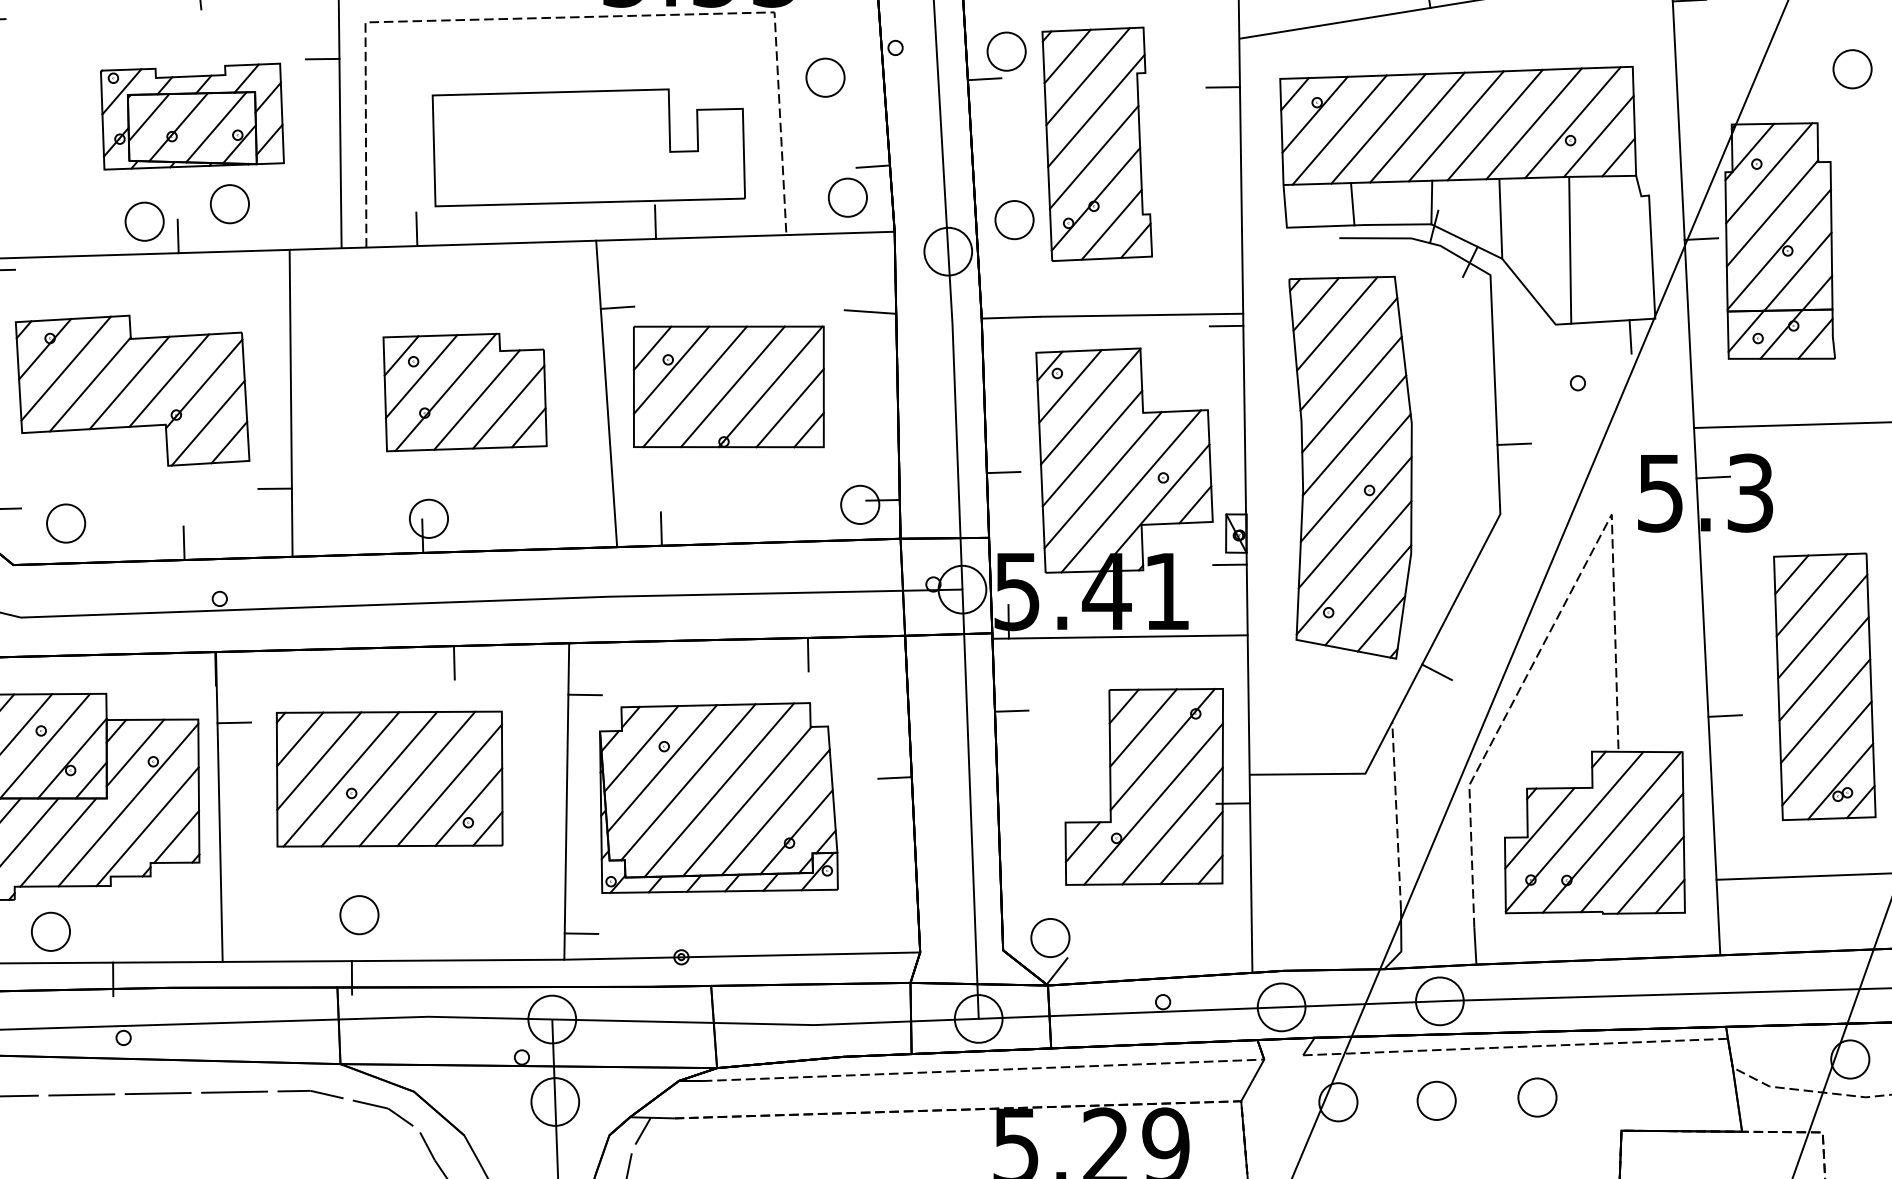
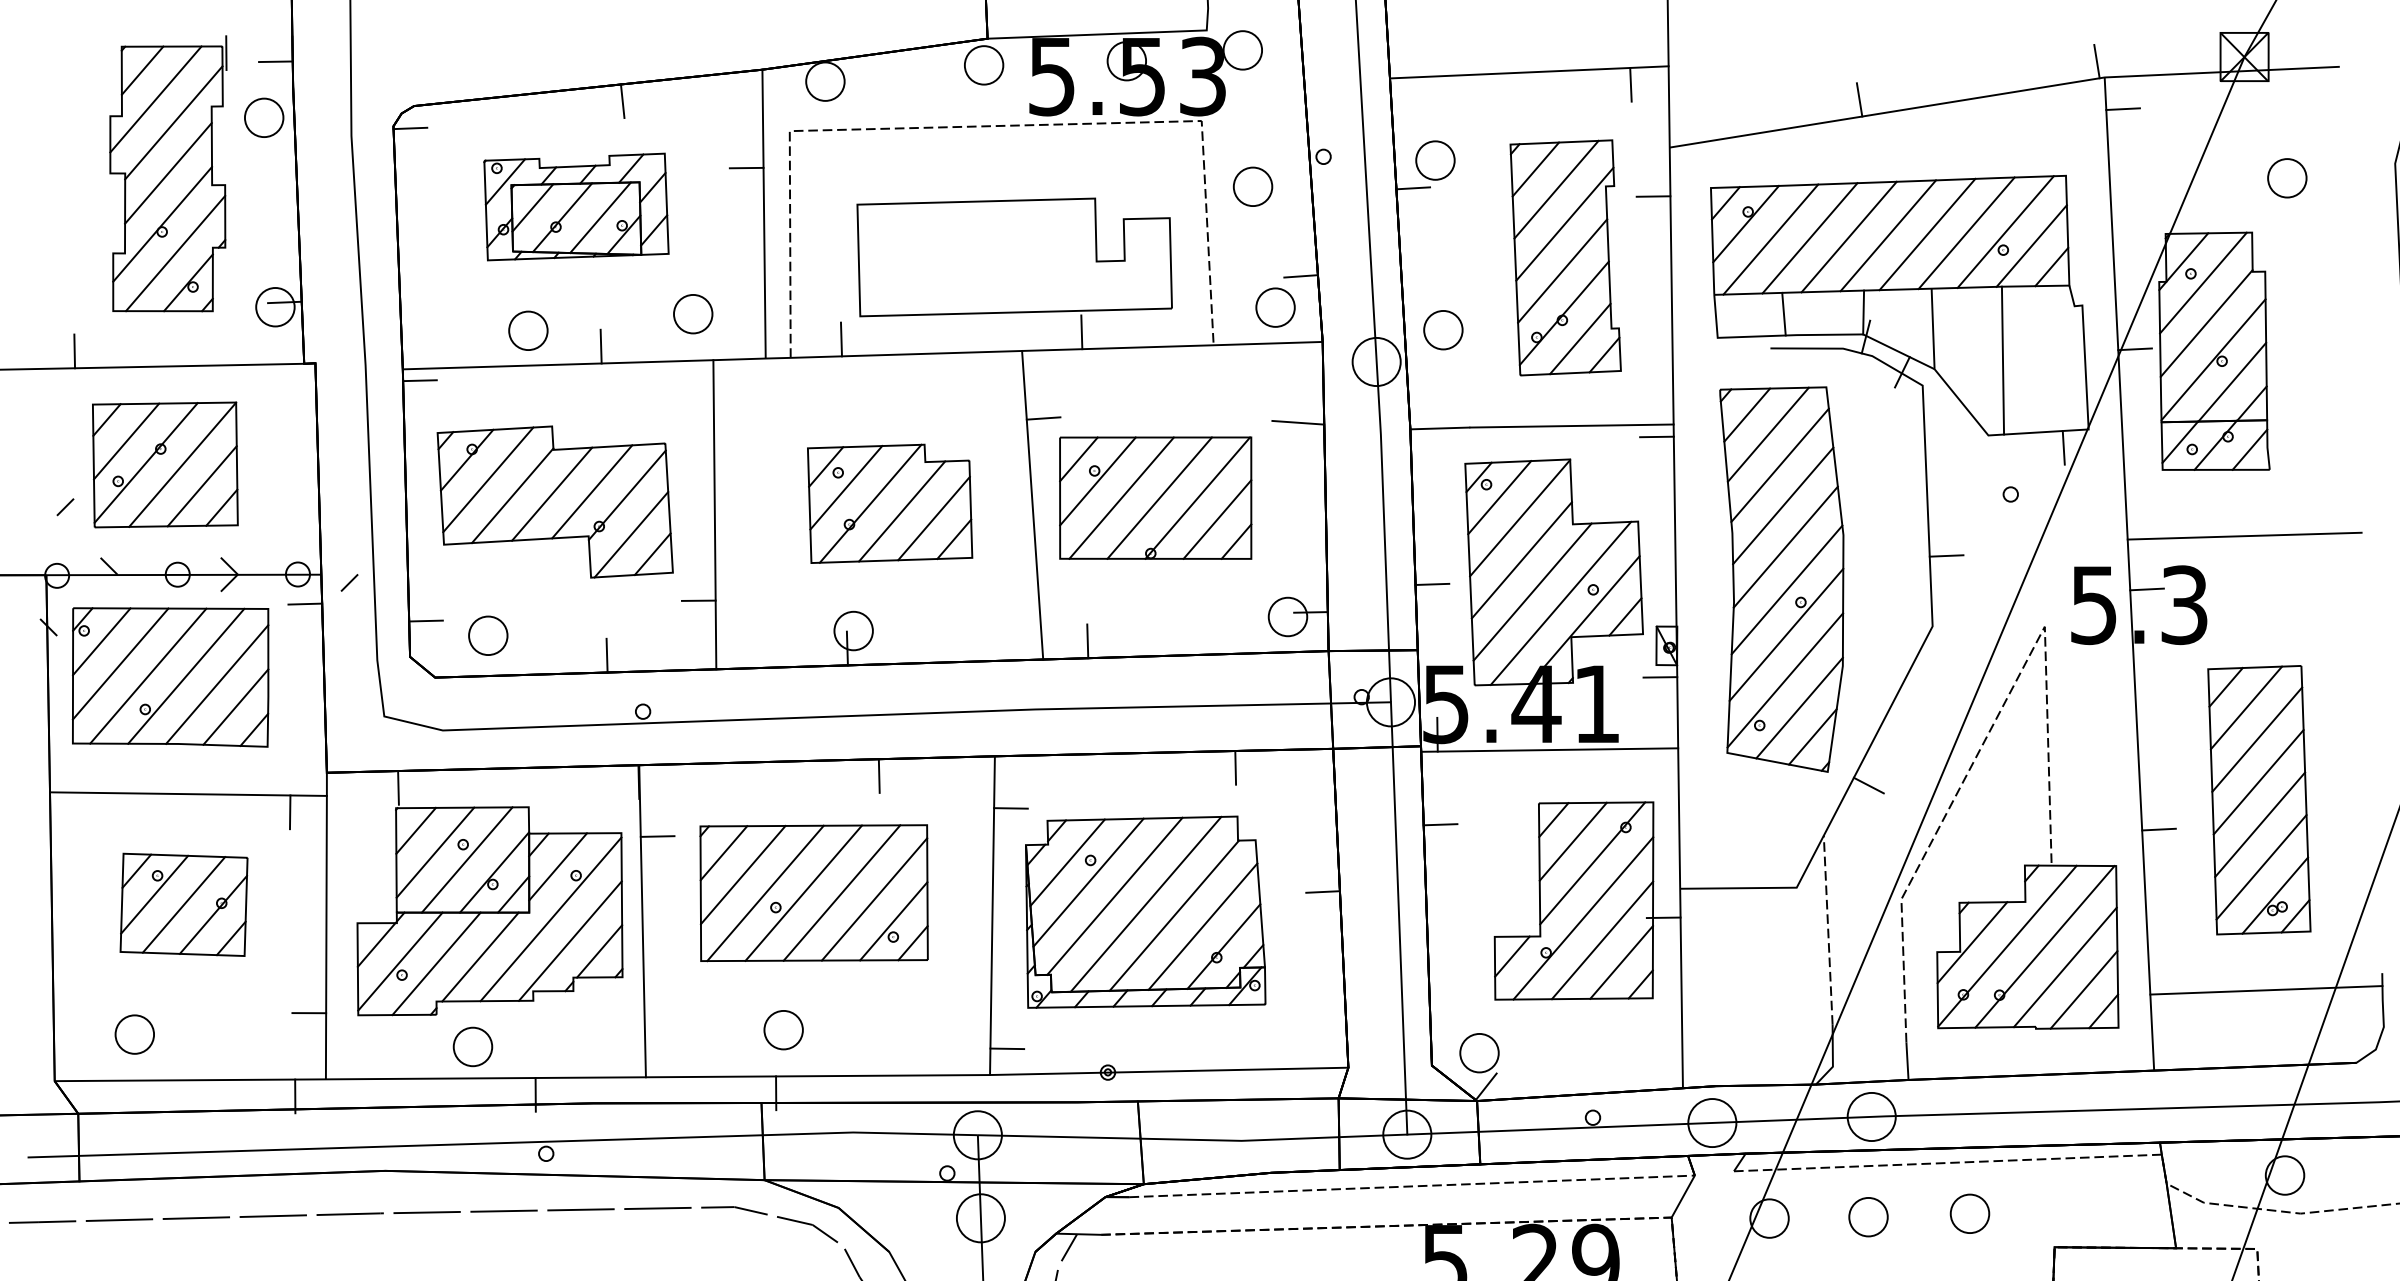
part: (192, 116) -> (576, 206), moved
part: (1097, 143) -> (1565, 257), moved
part: (230, 204) -> (693, 314), moved
part: (144, 221) -> (528, 330), moved

